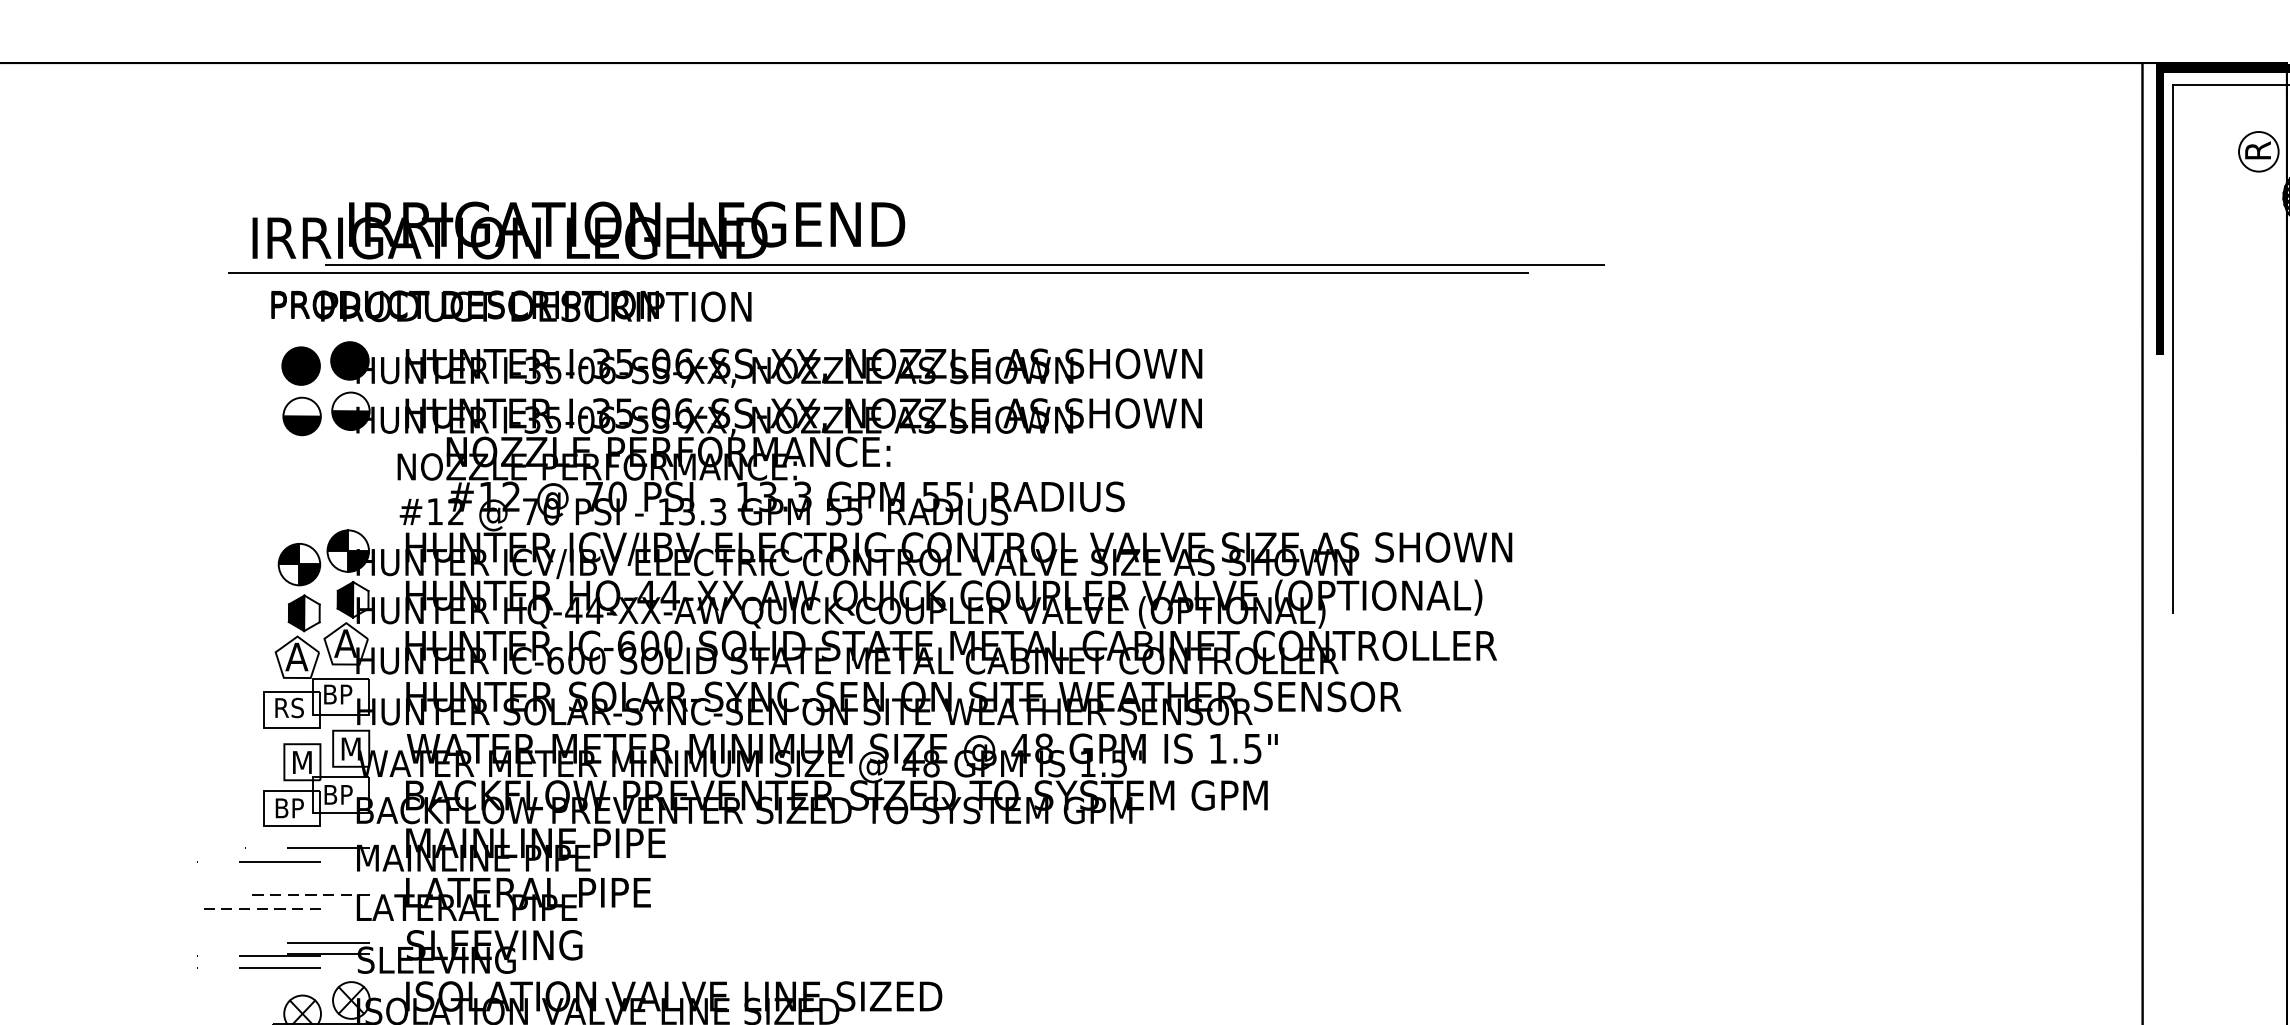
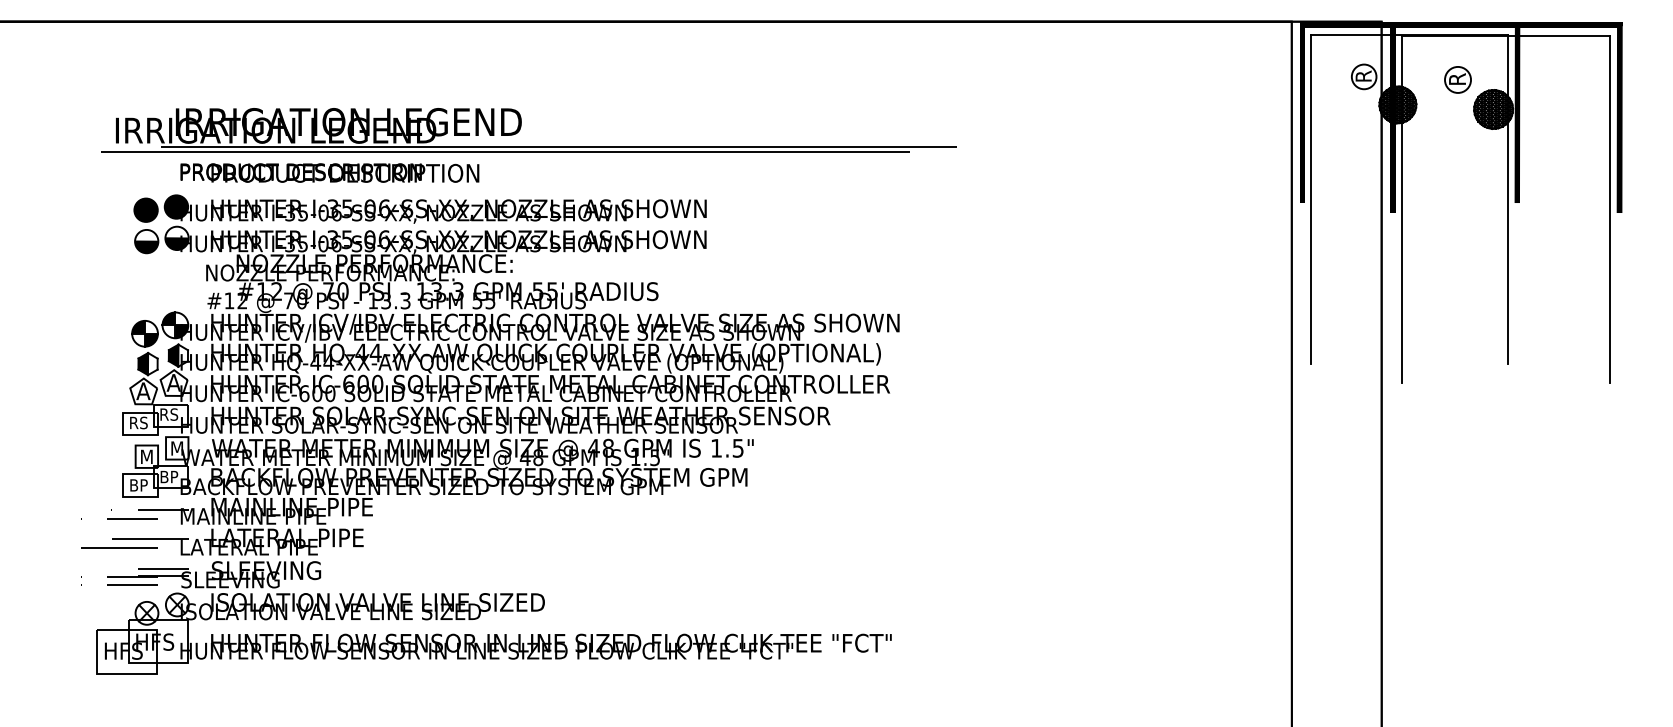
text: (510, 305) -> (329, 172), moved
text: (340, 694) -> (170, 414), BP -> RS
line: (306, 895) -> (149, 539), dashed -> solid
line: (258, 908) -> (119, 547), dashed -> solid

